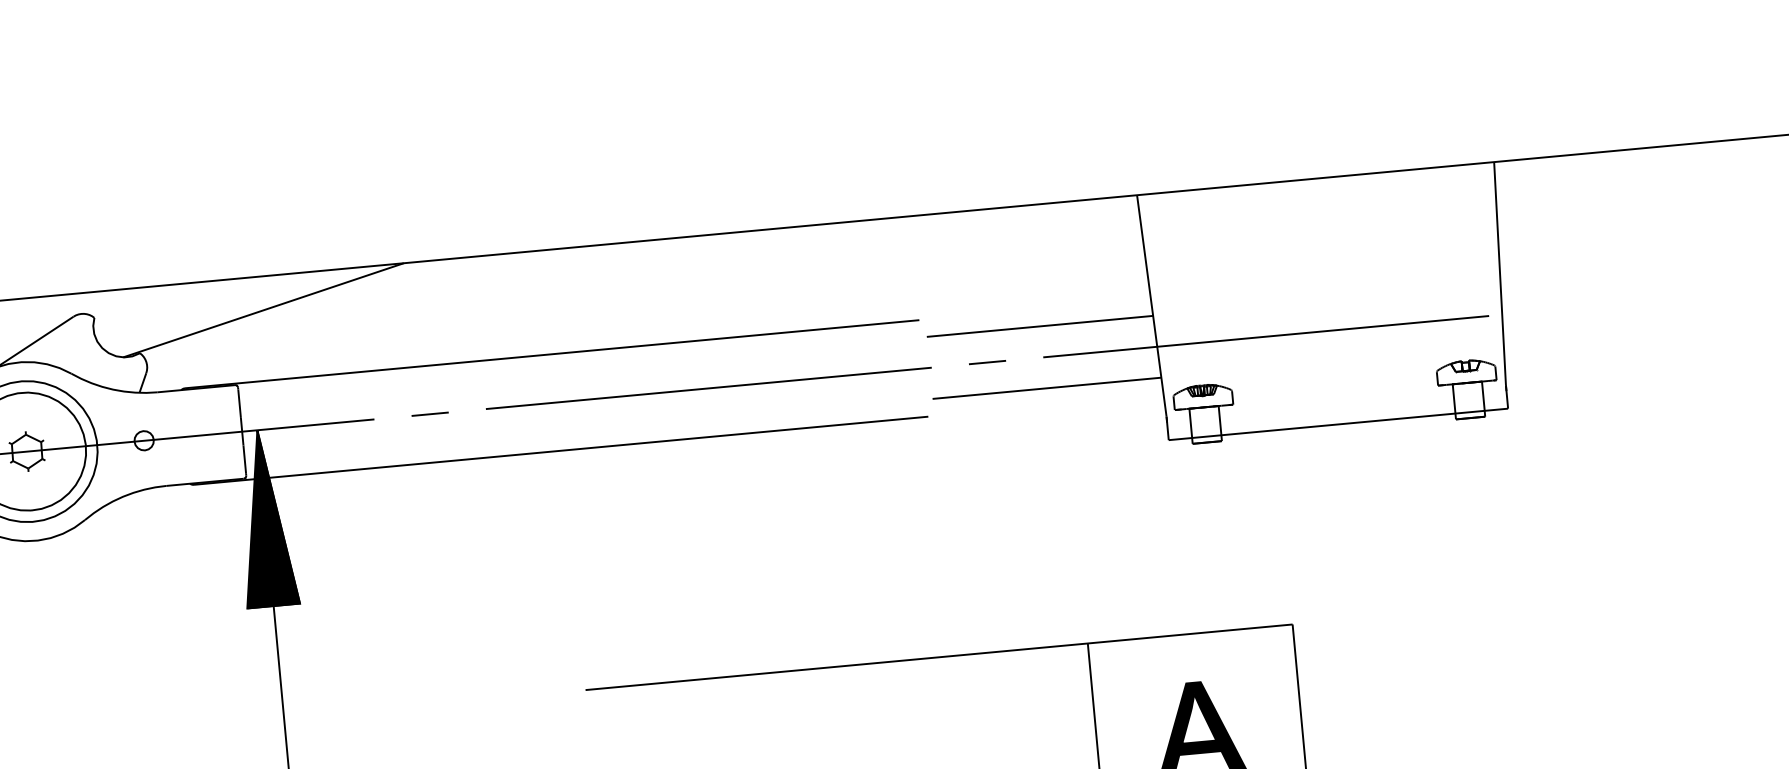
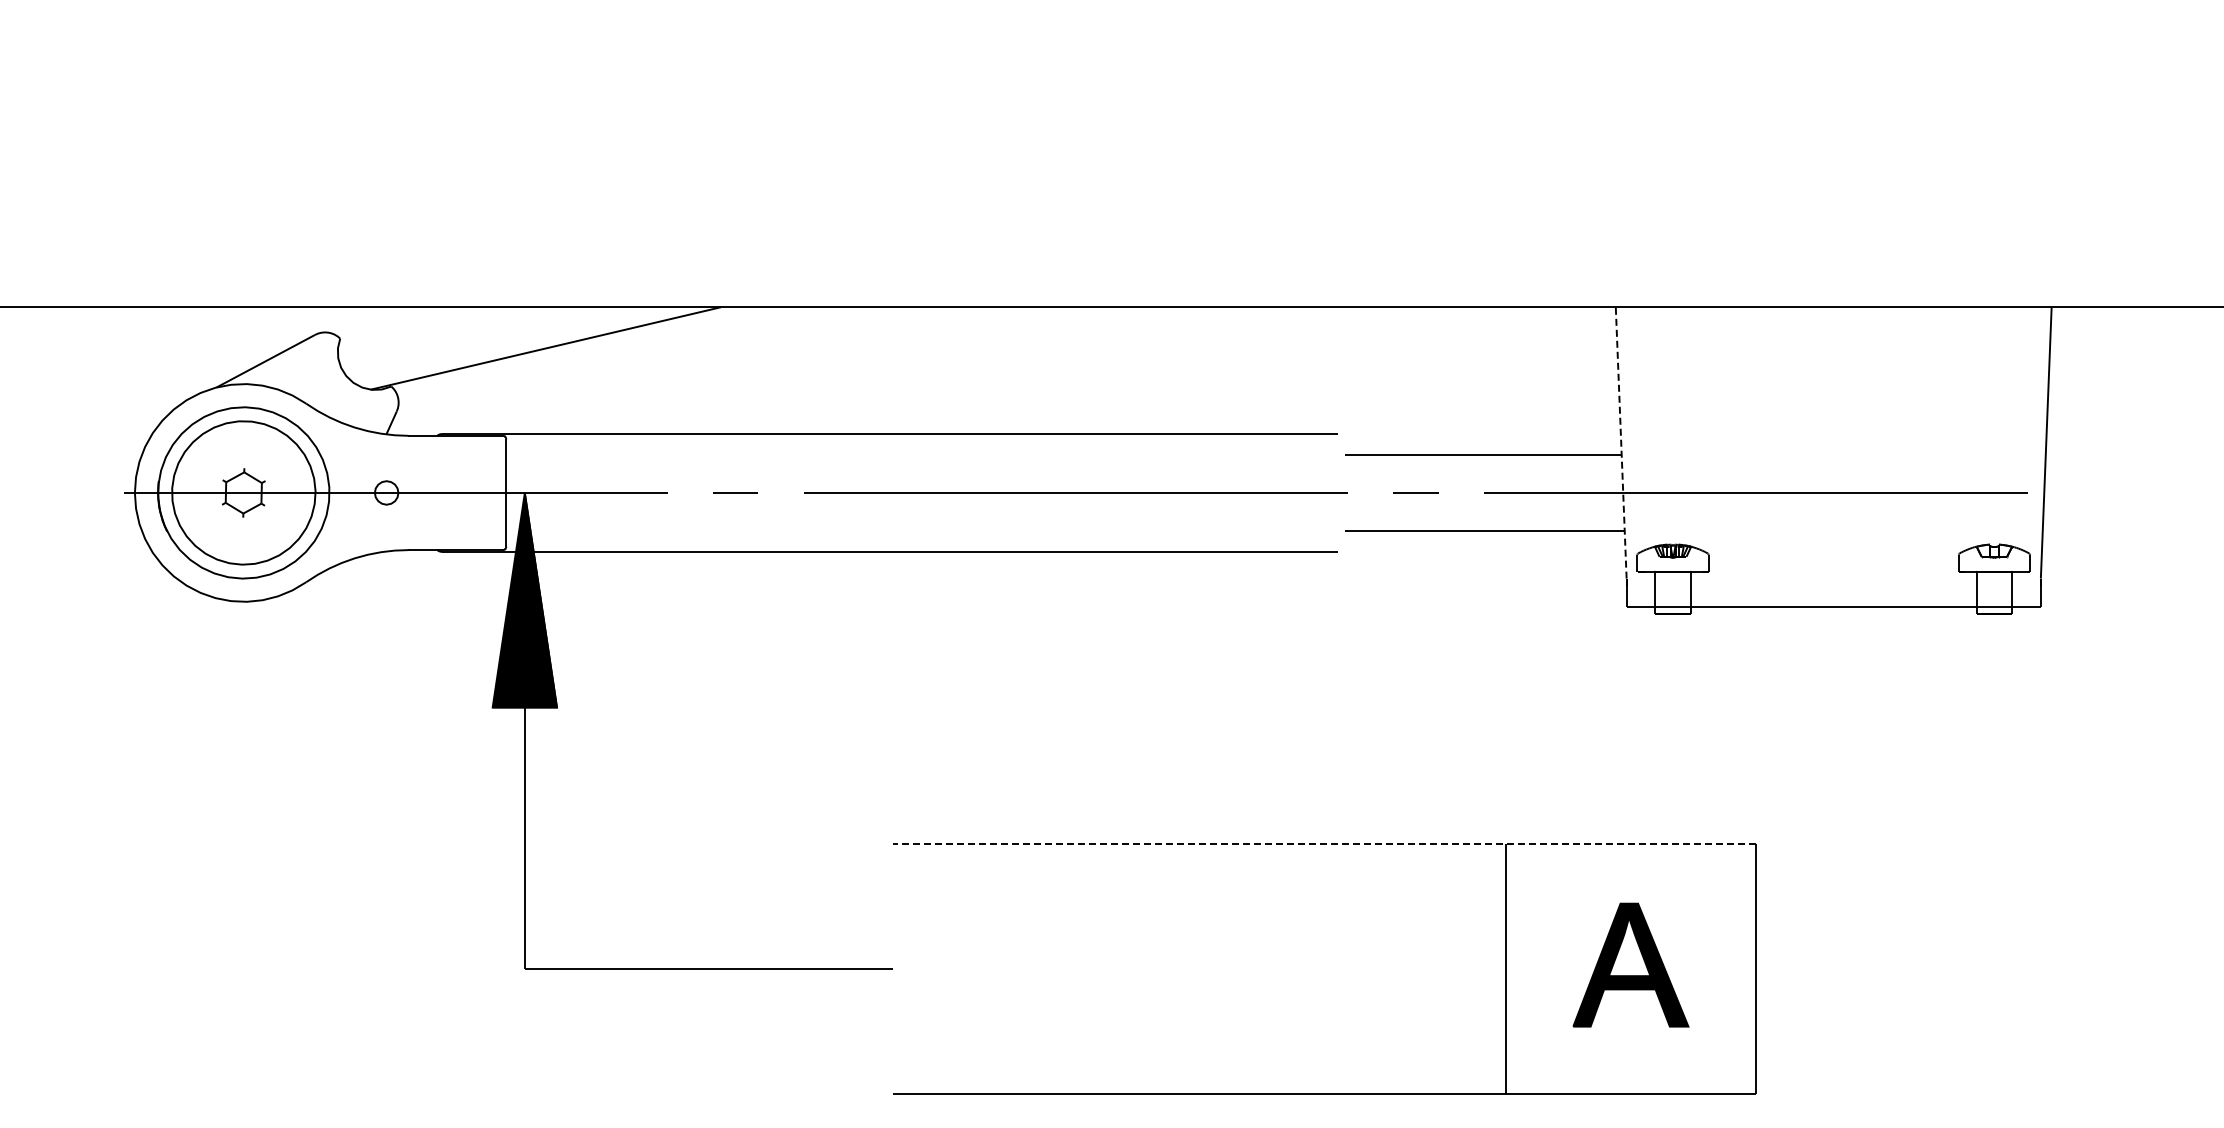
line: (1152, 305) -> (1621, 442), solid -> dashed
line: (939, 657) -> (1324, 844), solid -> dashed

